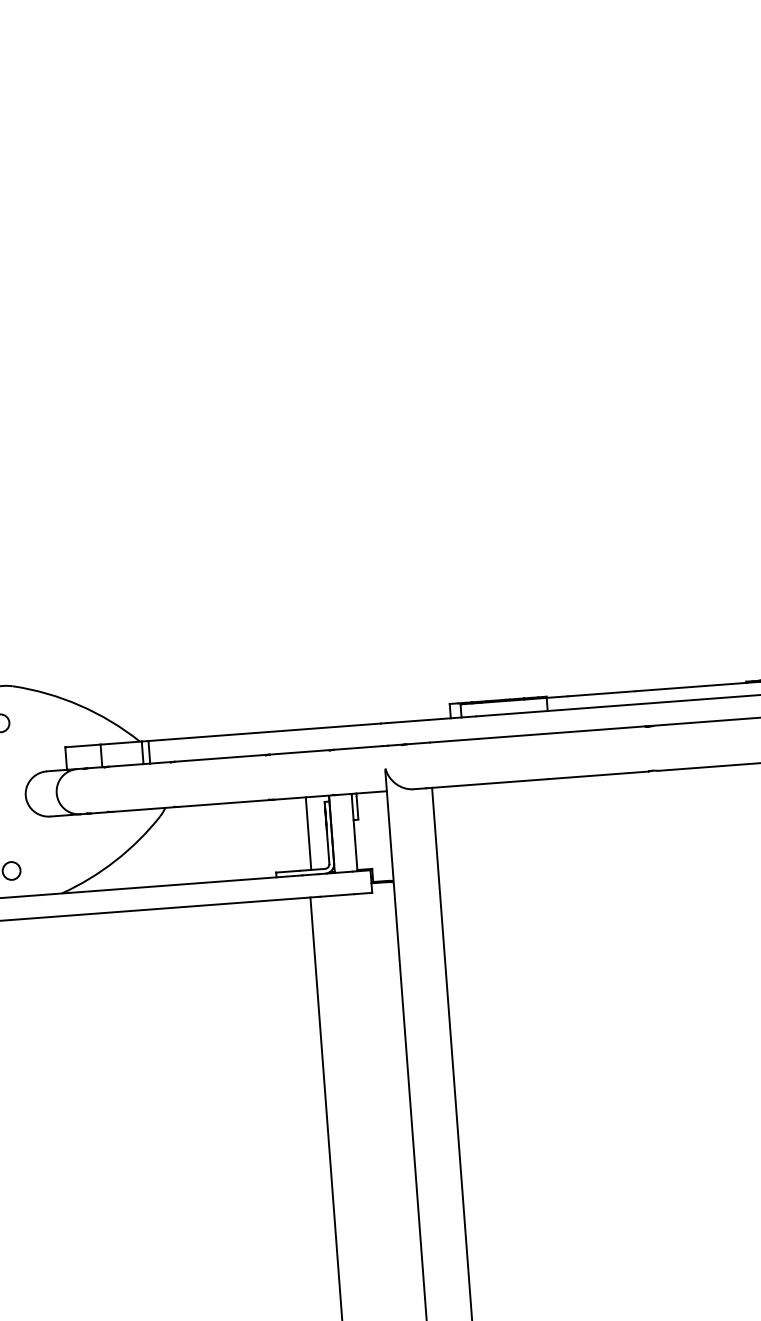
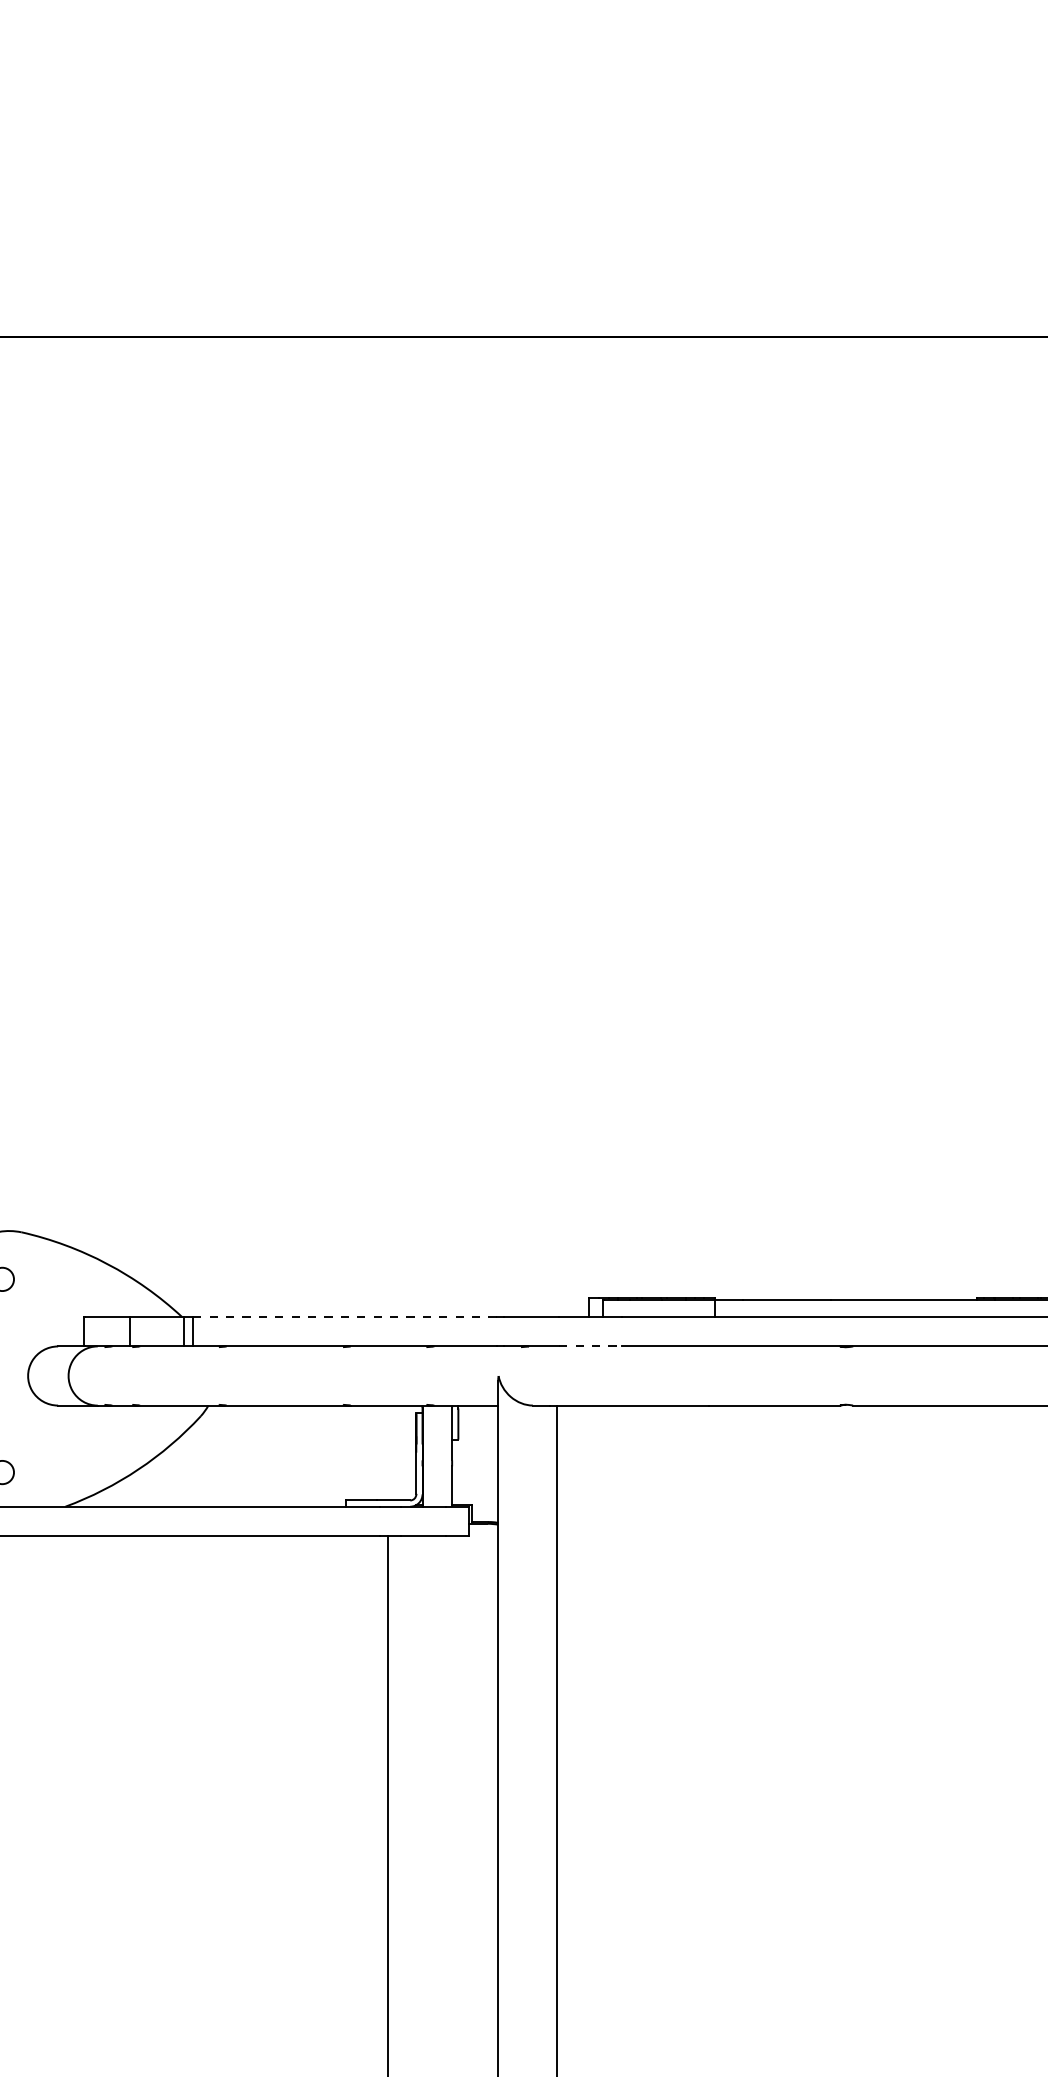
line: (265, 731) -> (345, 1316), solid -> dashed
line: (454, 740) -> (591, 1346), solid -> dashed
line: (308, 833) -> (392, 1452), removed

